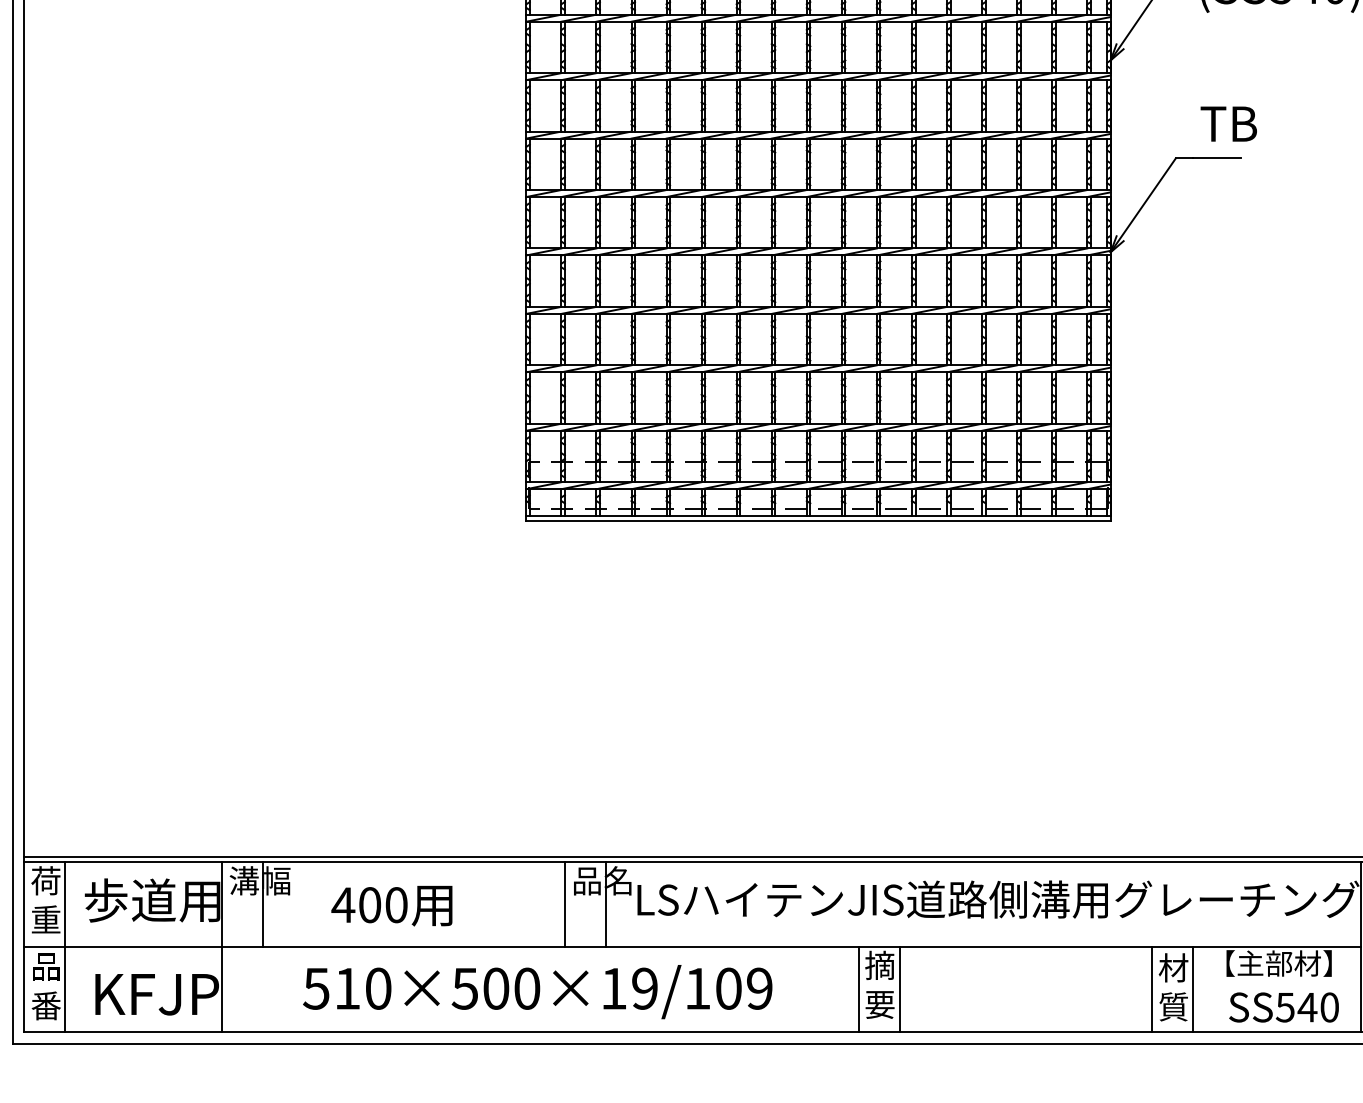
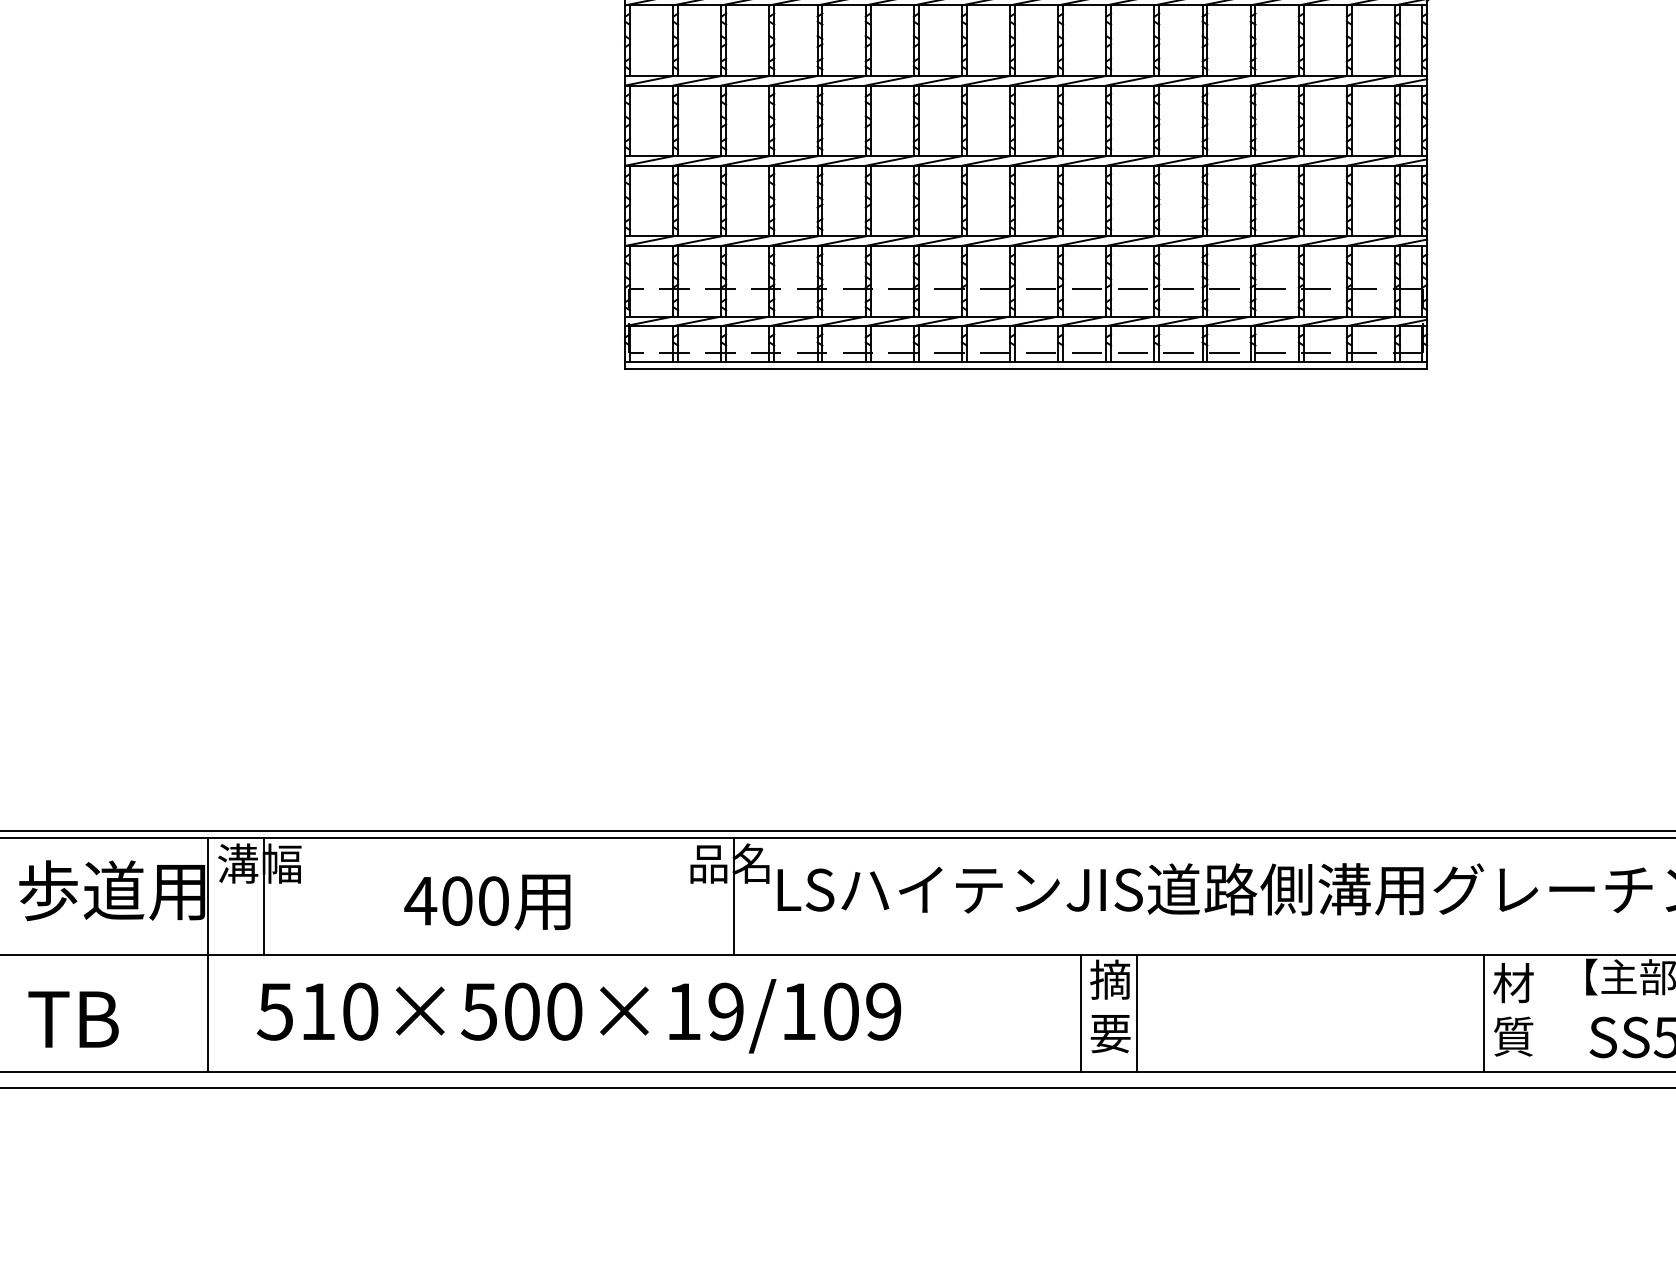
line: (565, 904) -> (678, 896), removed
text: (391, 906) -> (486, 902), moved
line: (1193, 989) -> (1540, 1012), removed
text: (537, 992) -> (578, 1016), moved
text: (154, 994) -> (114, 1019), KFJP -> TB

